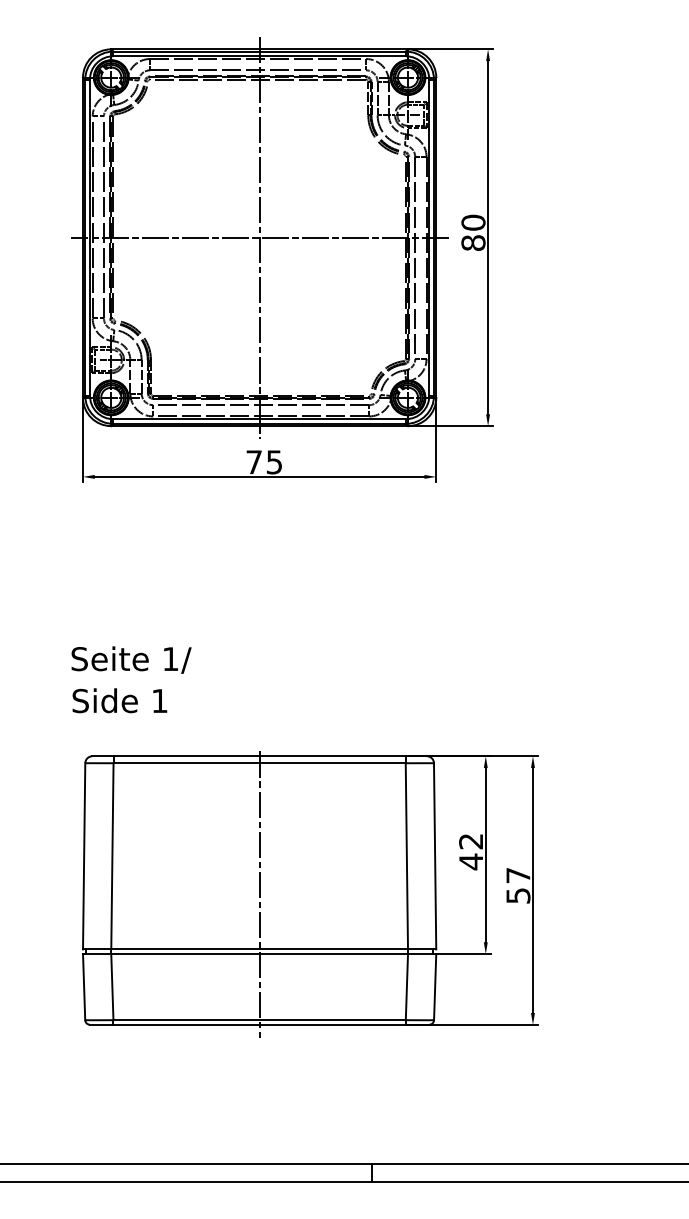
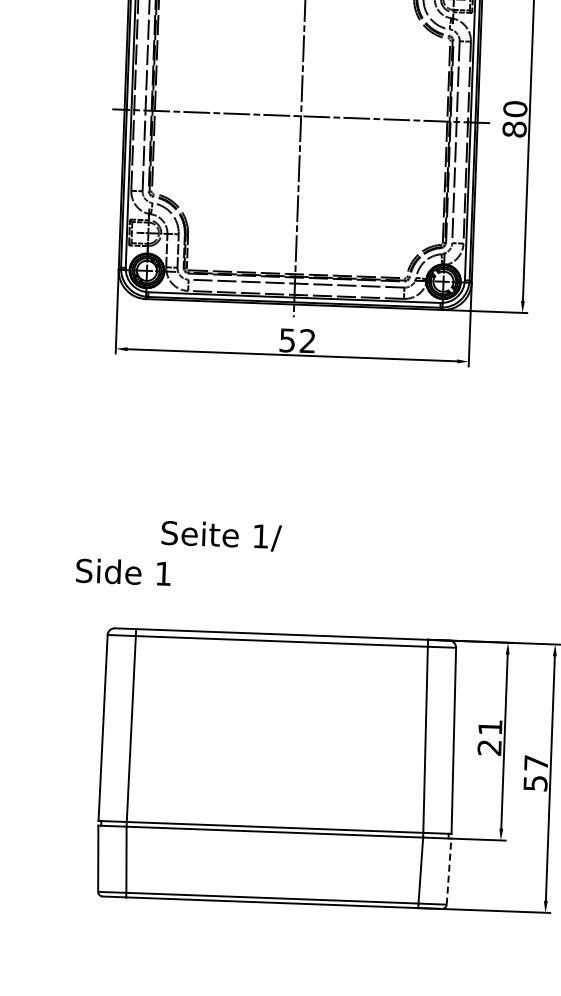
text: (263, 462) -> (296, 341), 75 -> 52
text: (131, 659) -> (221, 535), moved
text: (119, 700) -> (123, 571), moved
text: (470, 852) -> (489, 738), 42 -> 21
line: (259, 894) -> (276, 772), removed
line: (435, 986) -> (449, 870), solid -> dashed

